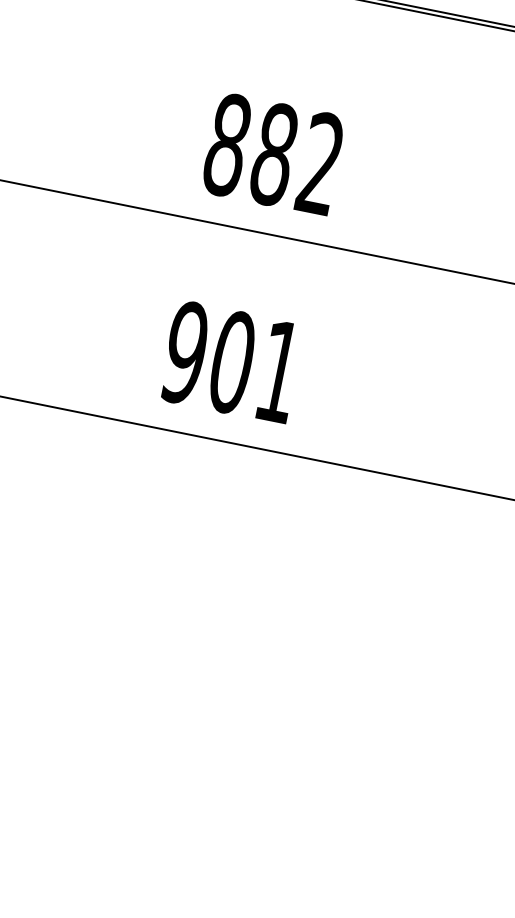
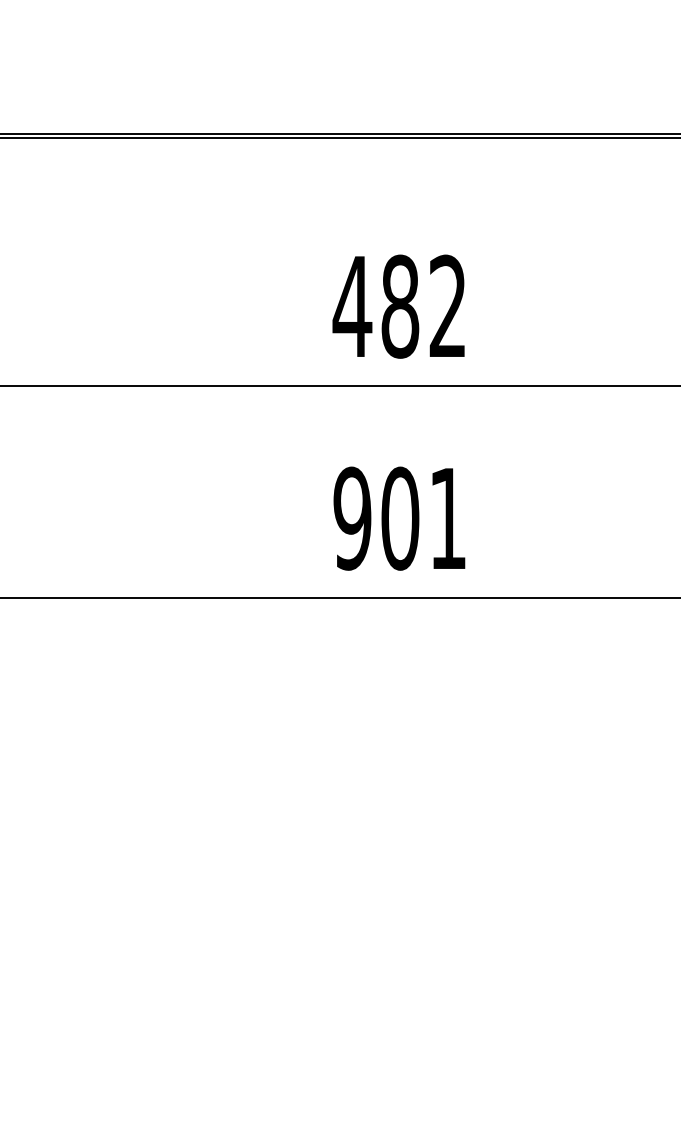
text: (227, 144) -> (352, 306), 882 -> 482

